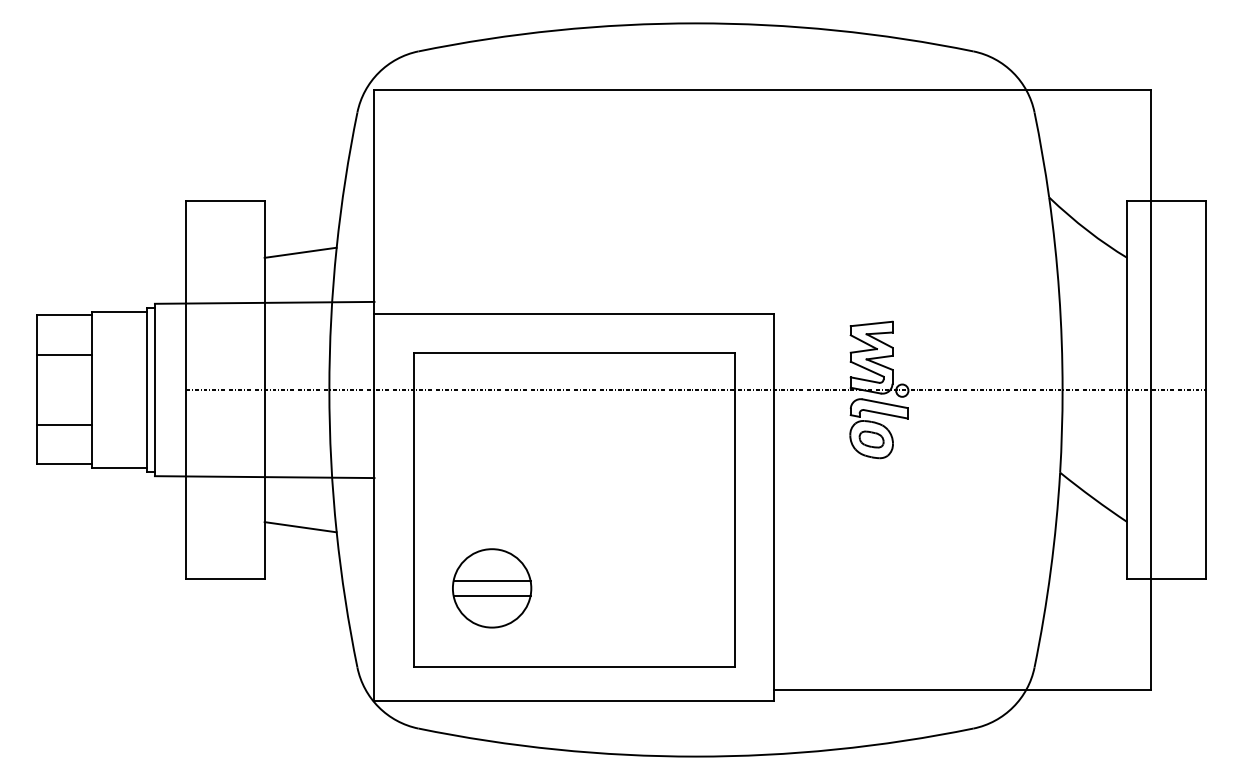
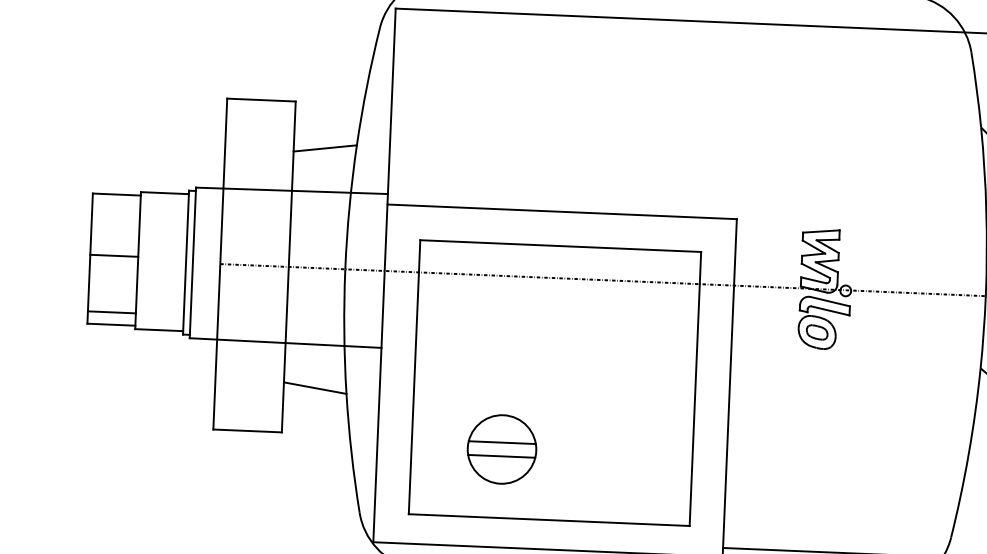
line: (64, 354) -> (114, 255), moved
line: (64, 425) -> (111, 312), moved
part: (492, 588) -> (502, 449), moved

